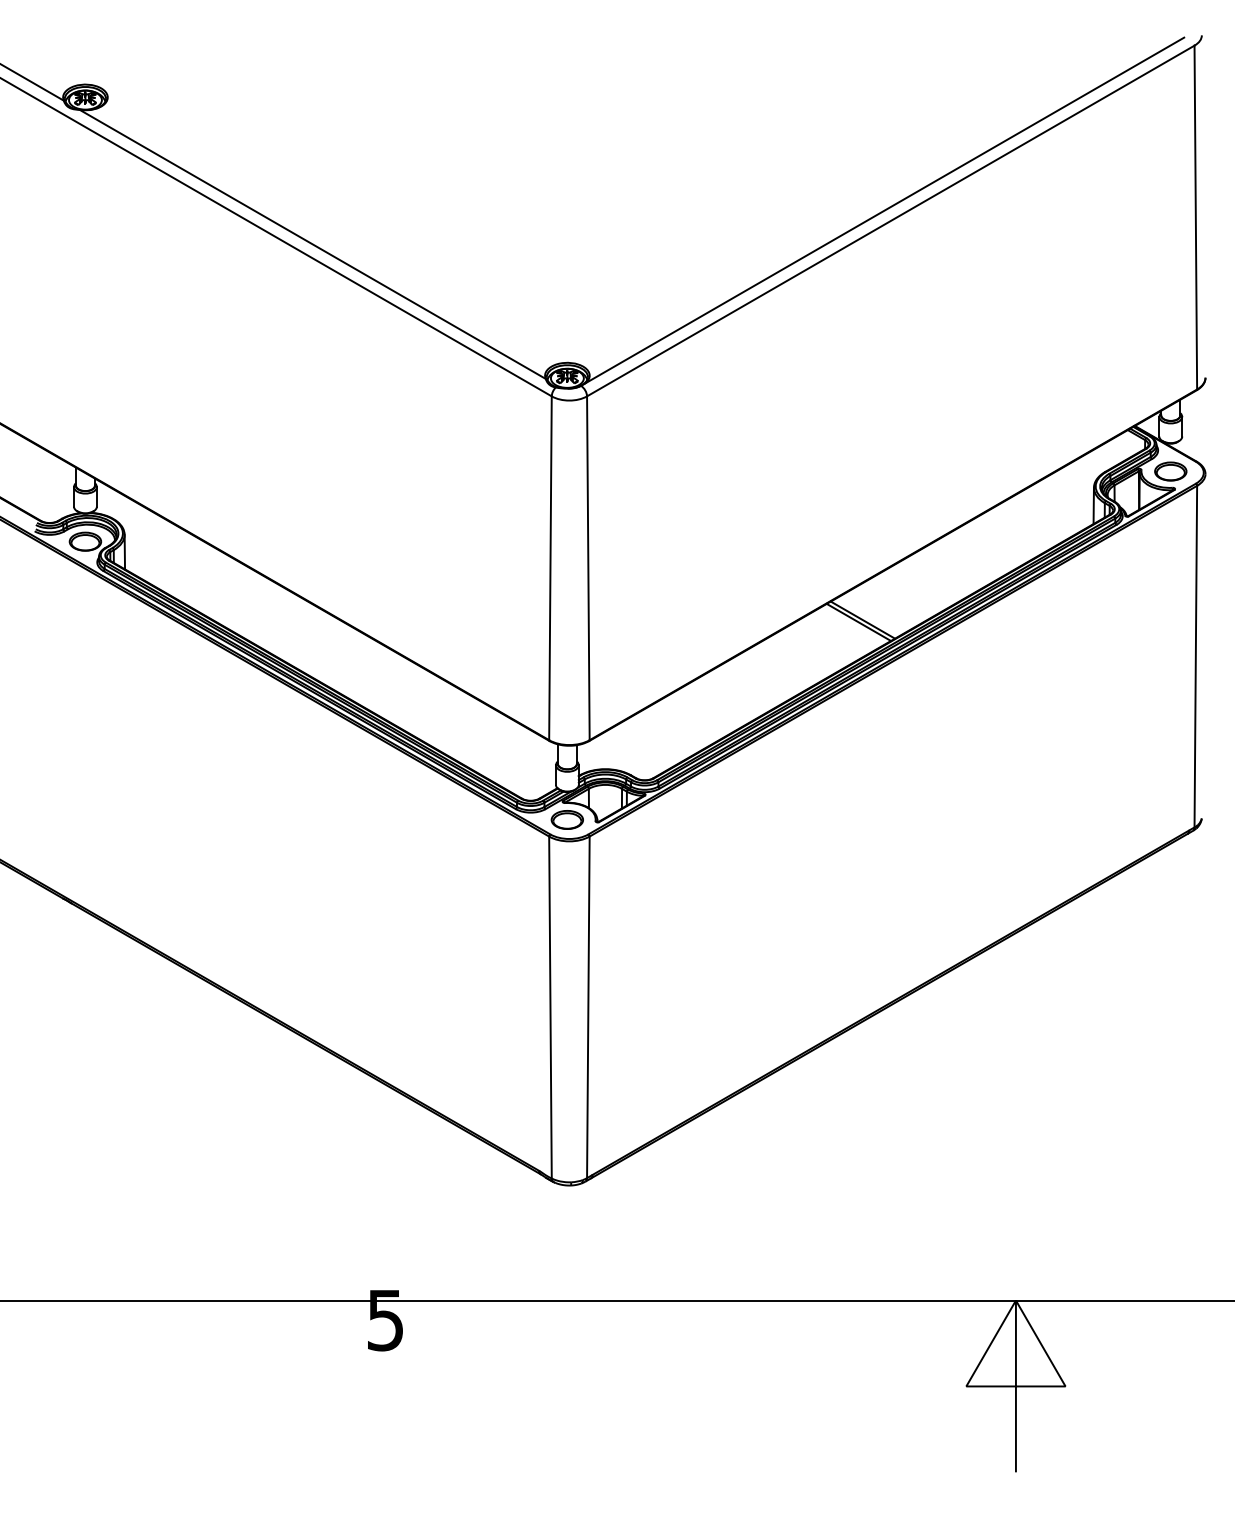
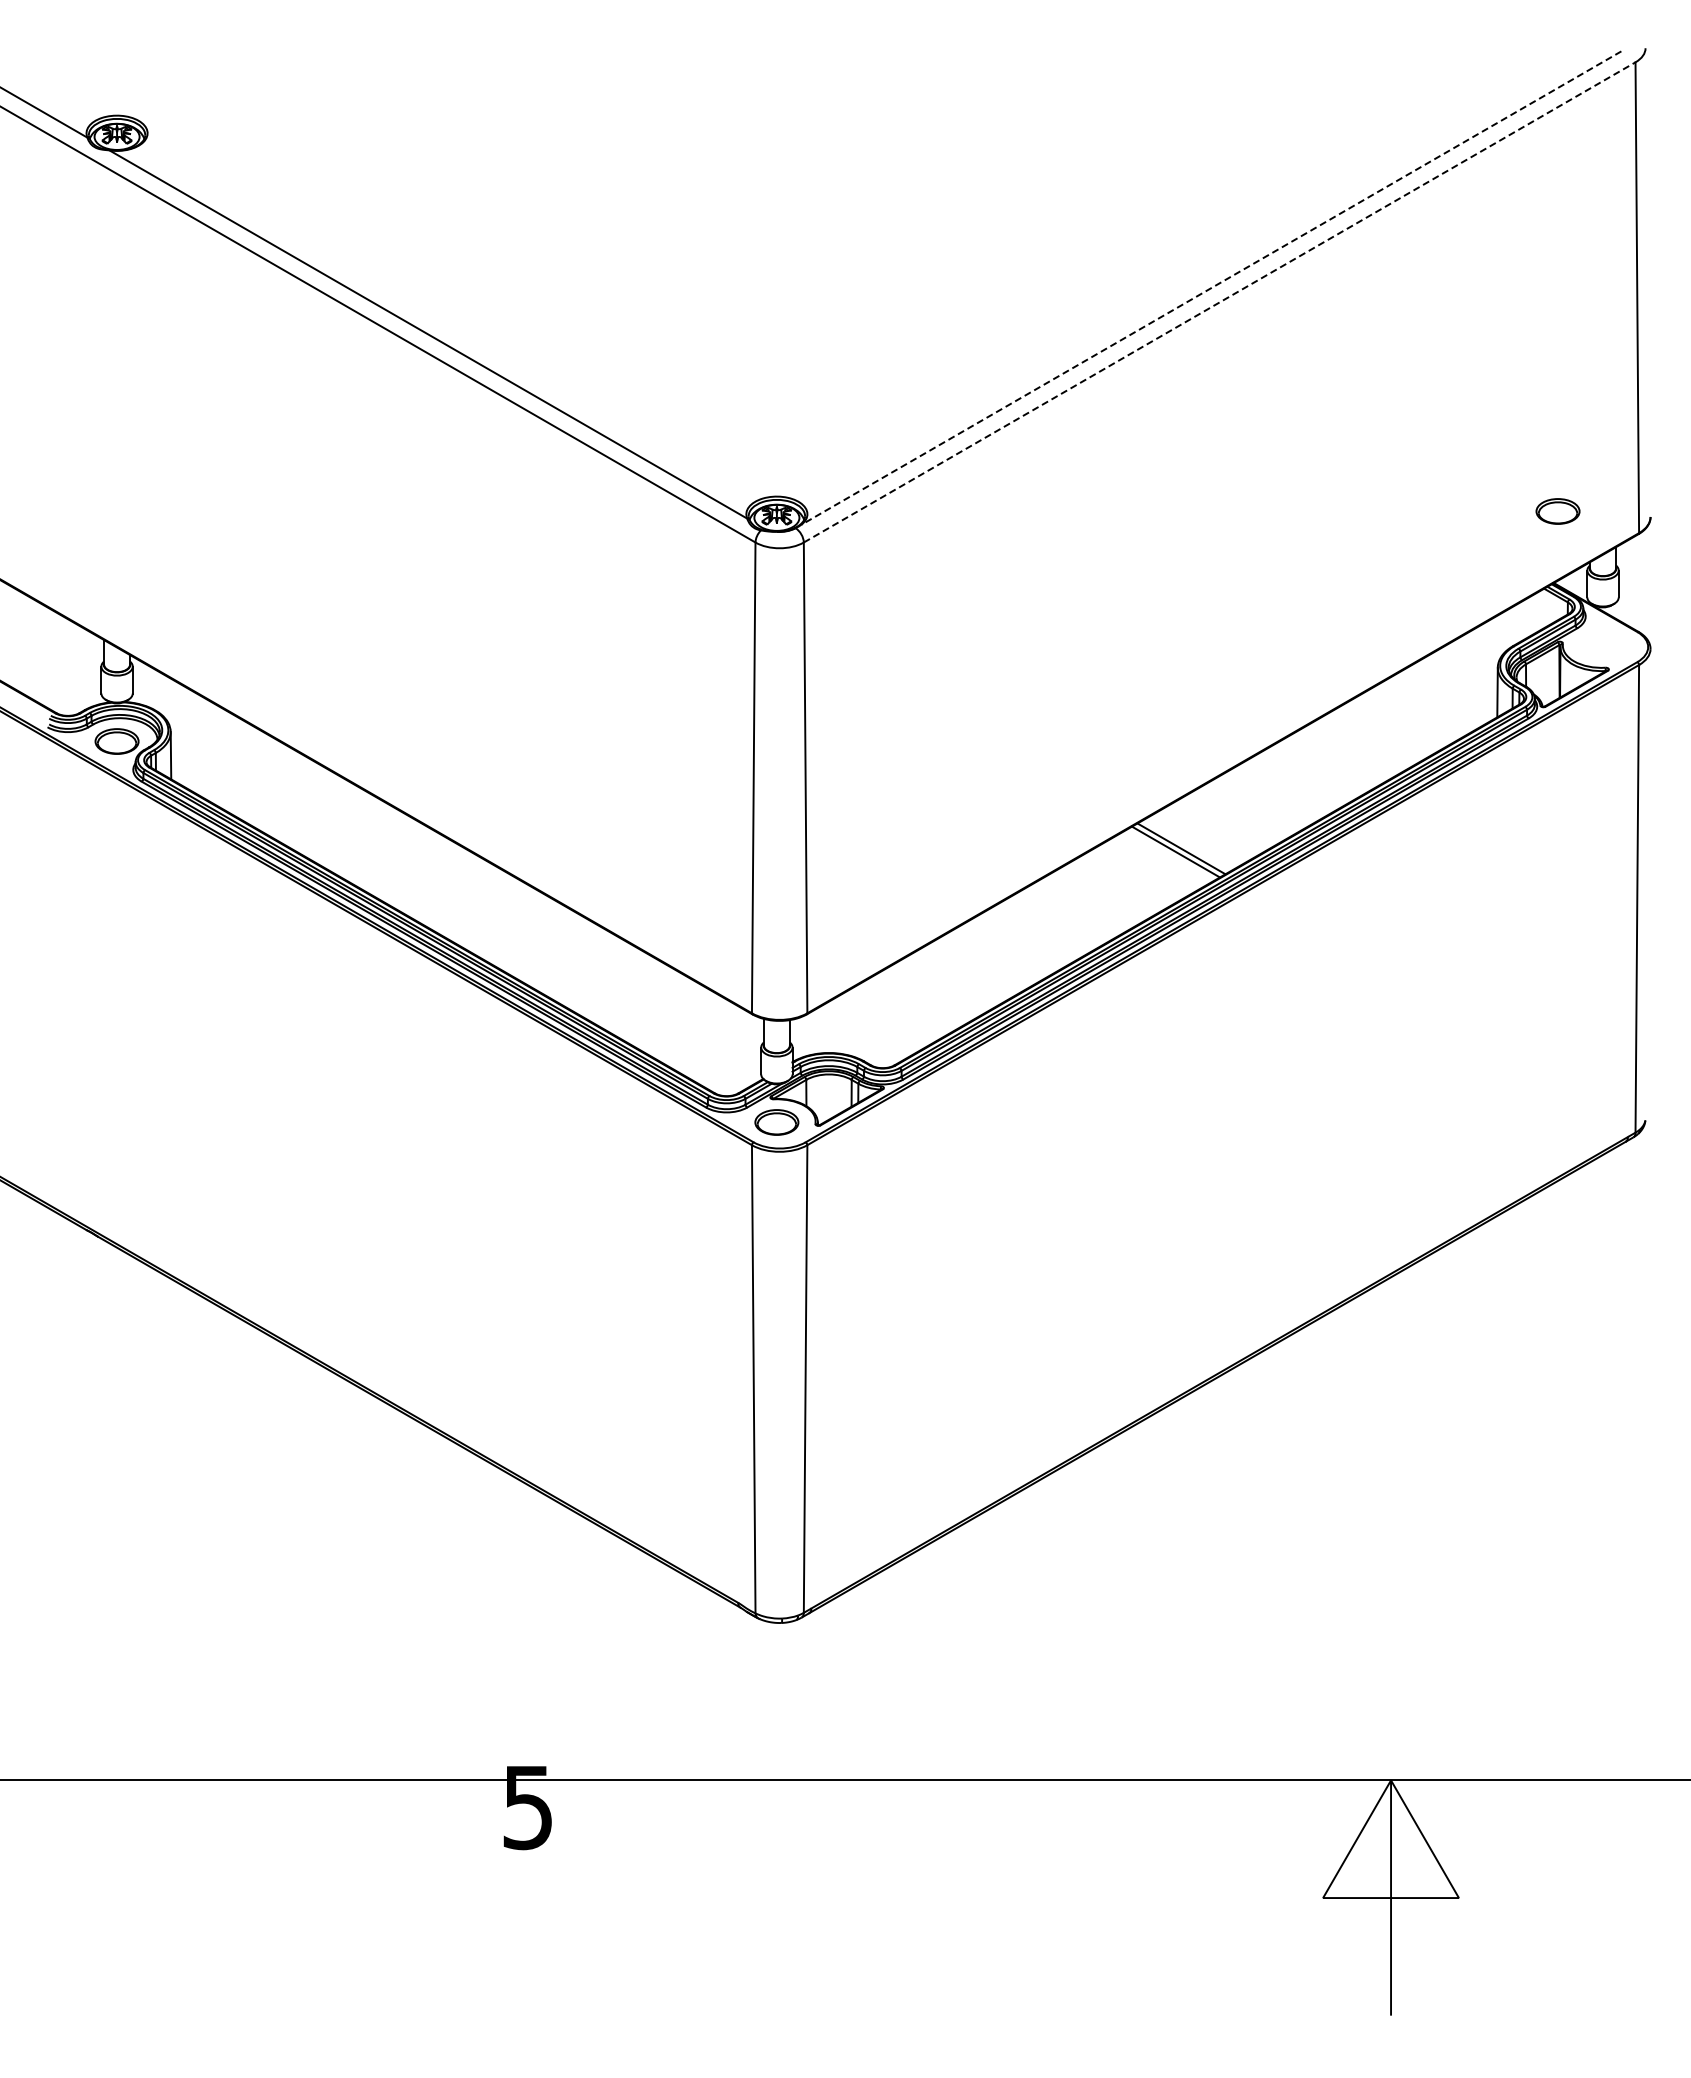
line: (884, 210) -> (1210, 288), solid -> dashed
line: (891, 221) -> (1220, 302), solid -> dashed
part: (1170, 471) -> (1557, 511), moved

